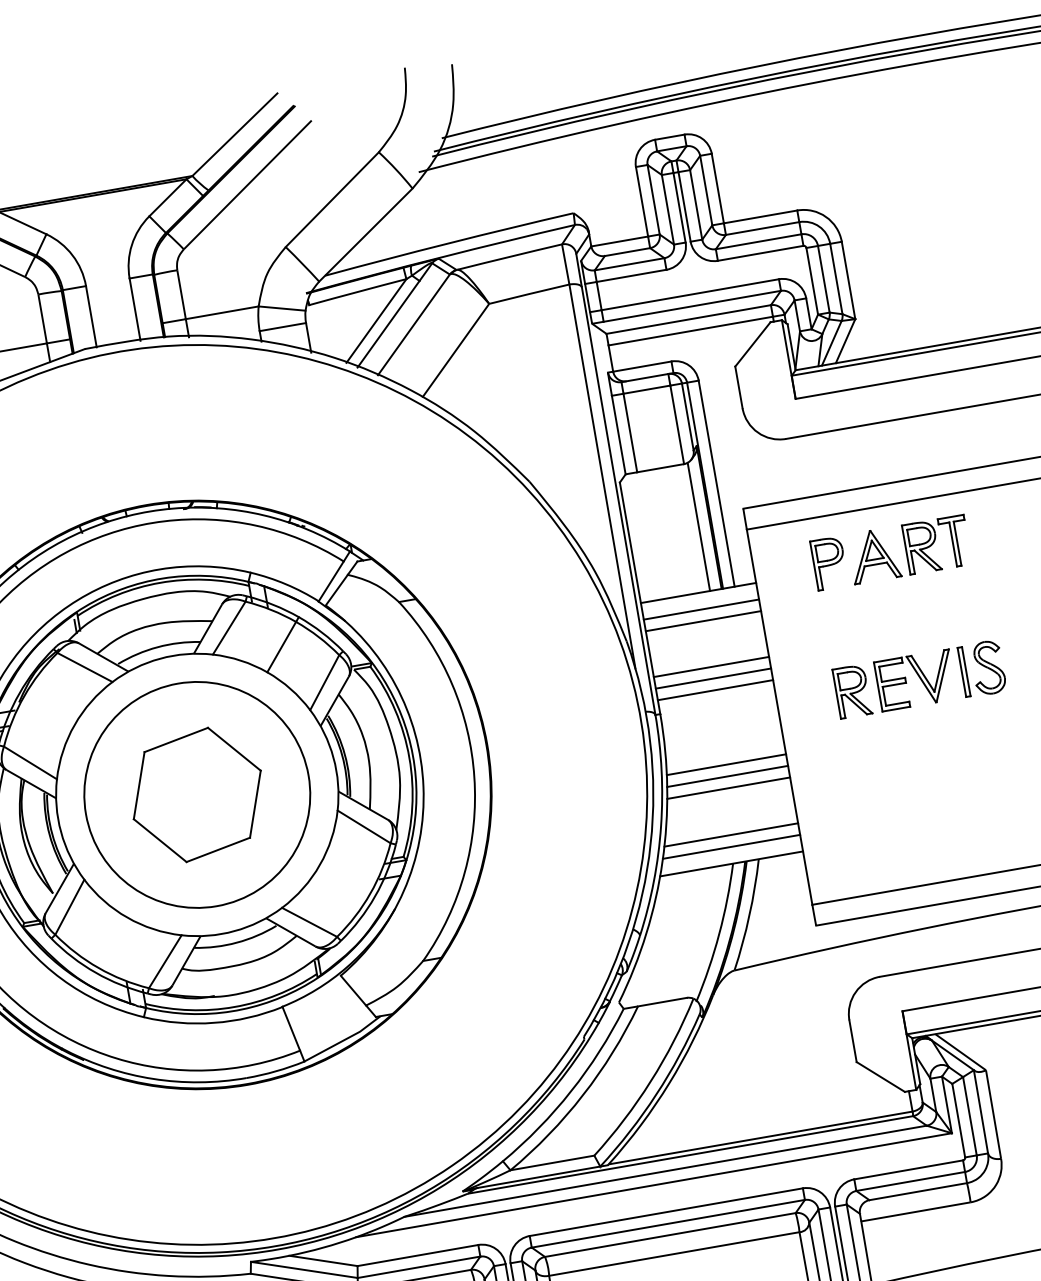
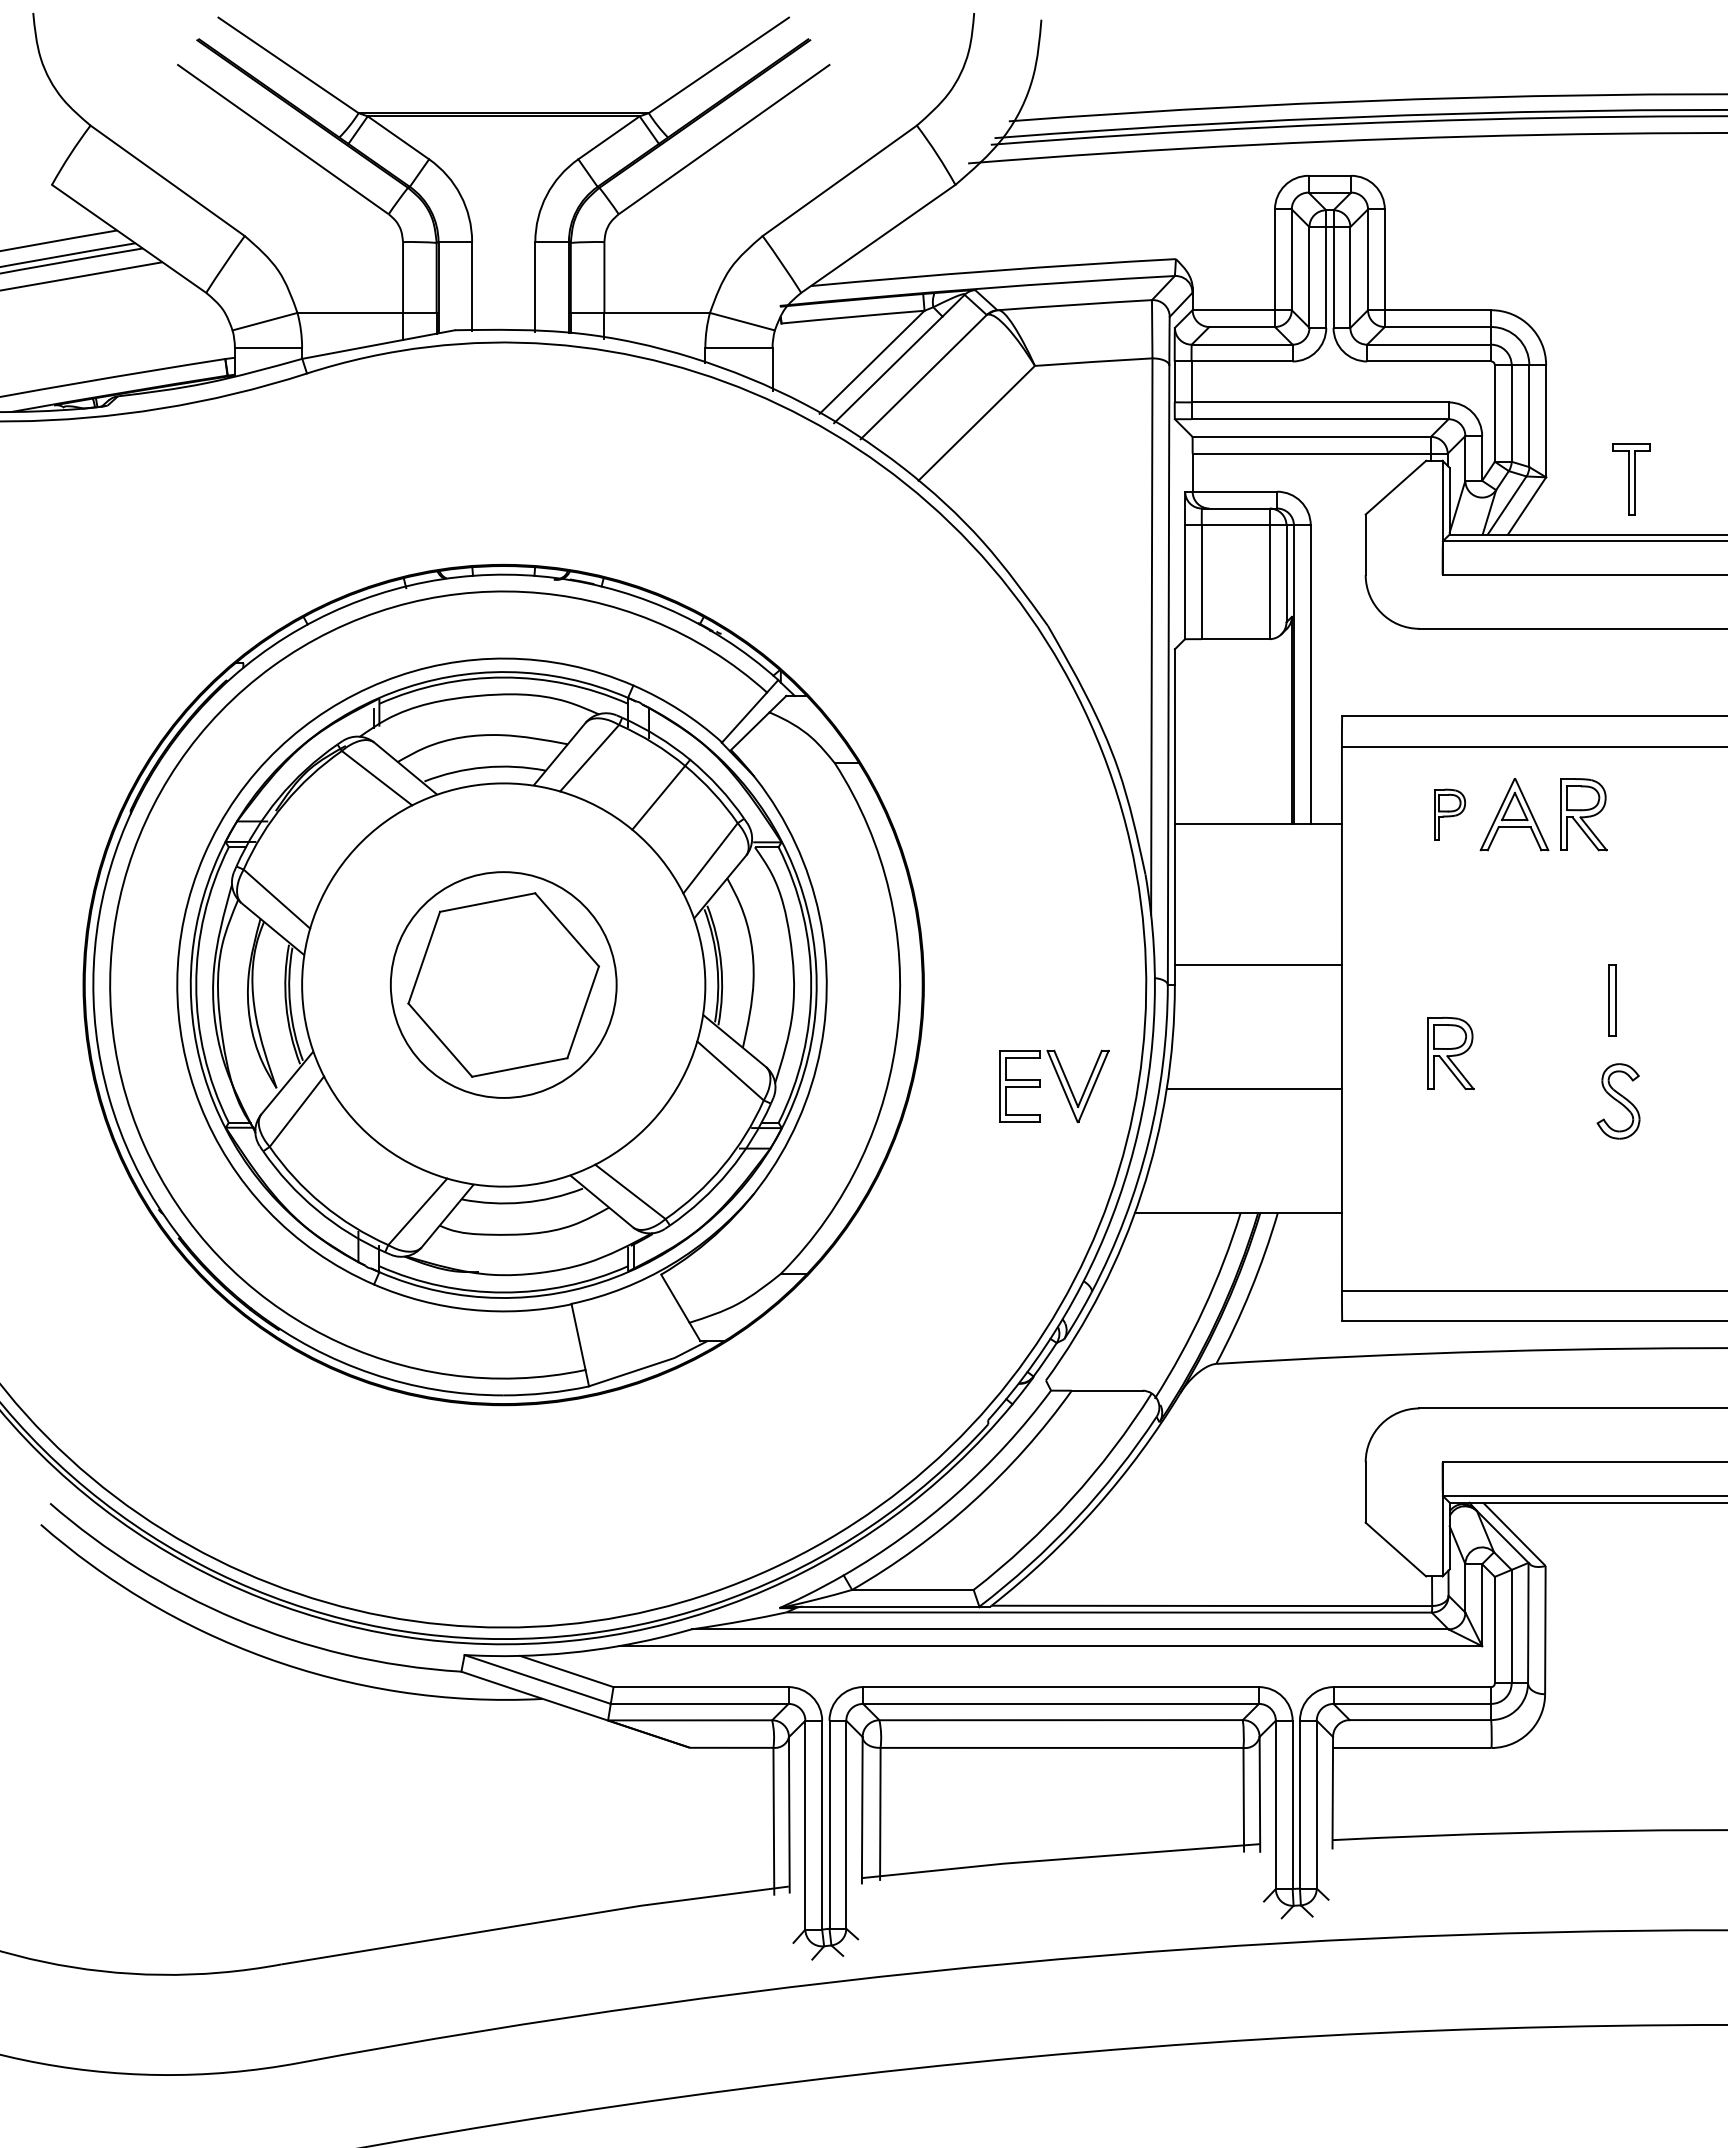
line: (699, 527) -> (1275, 731), removed
part: (954, 541) -> (1631, 479), moved
part: (829, 563) -> (1449, 814), size x0.7
line: (700, 610) -> (1257, 848), removed
line: (702, 621) -> (1257, 864), removed
line: (710, 667) -> (1257, 931), removed
part: (988, 667) -> (1618, 1101), moved
line: (712, 678) -> (1257, 948), removed
part: (915, 679) -> (1054, 1085), moved
part: (852, 691) -> (1450, 1053), moved
line: (726, 764) -> (1255, 1072), removed
line: (728, 788) -> (1252, 1106), removed
circle: (197, 794) -> (503, 984), size x0.7
line: (730, 835) -> (1244, 1172), removed
line: (731, 847) -> (1242, 1189), removed

